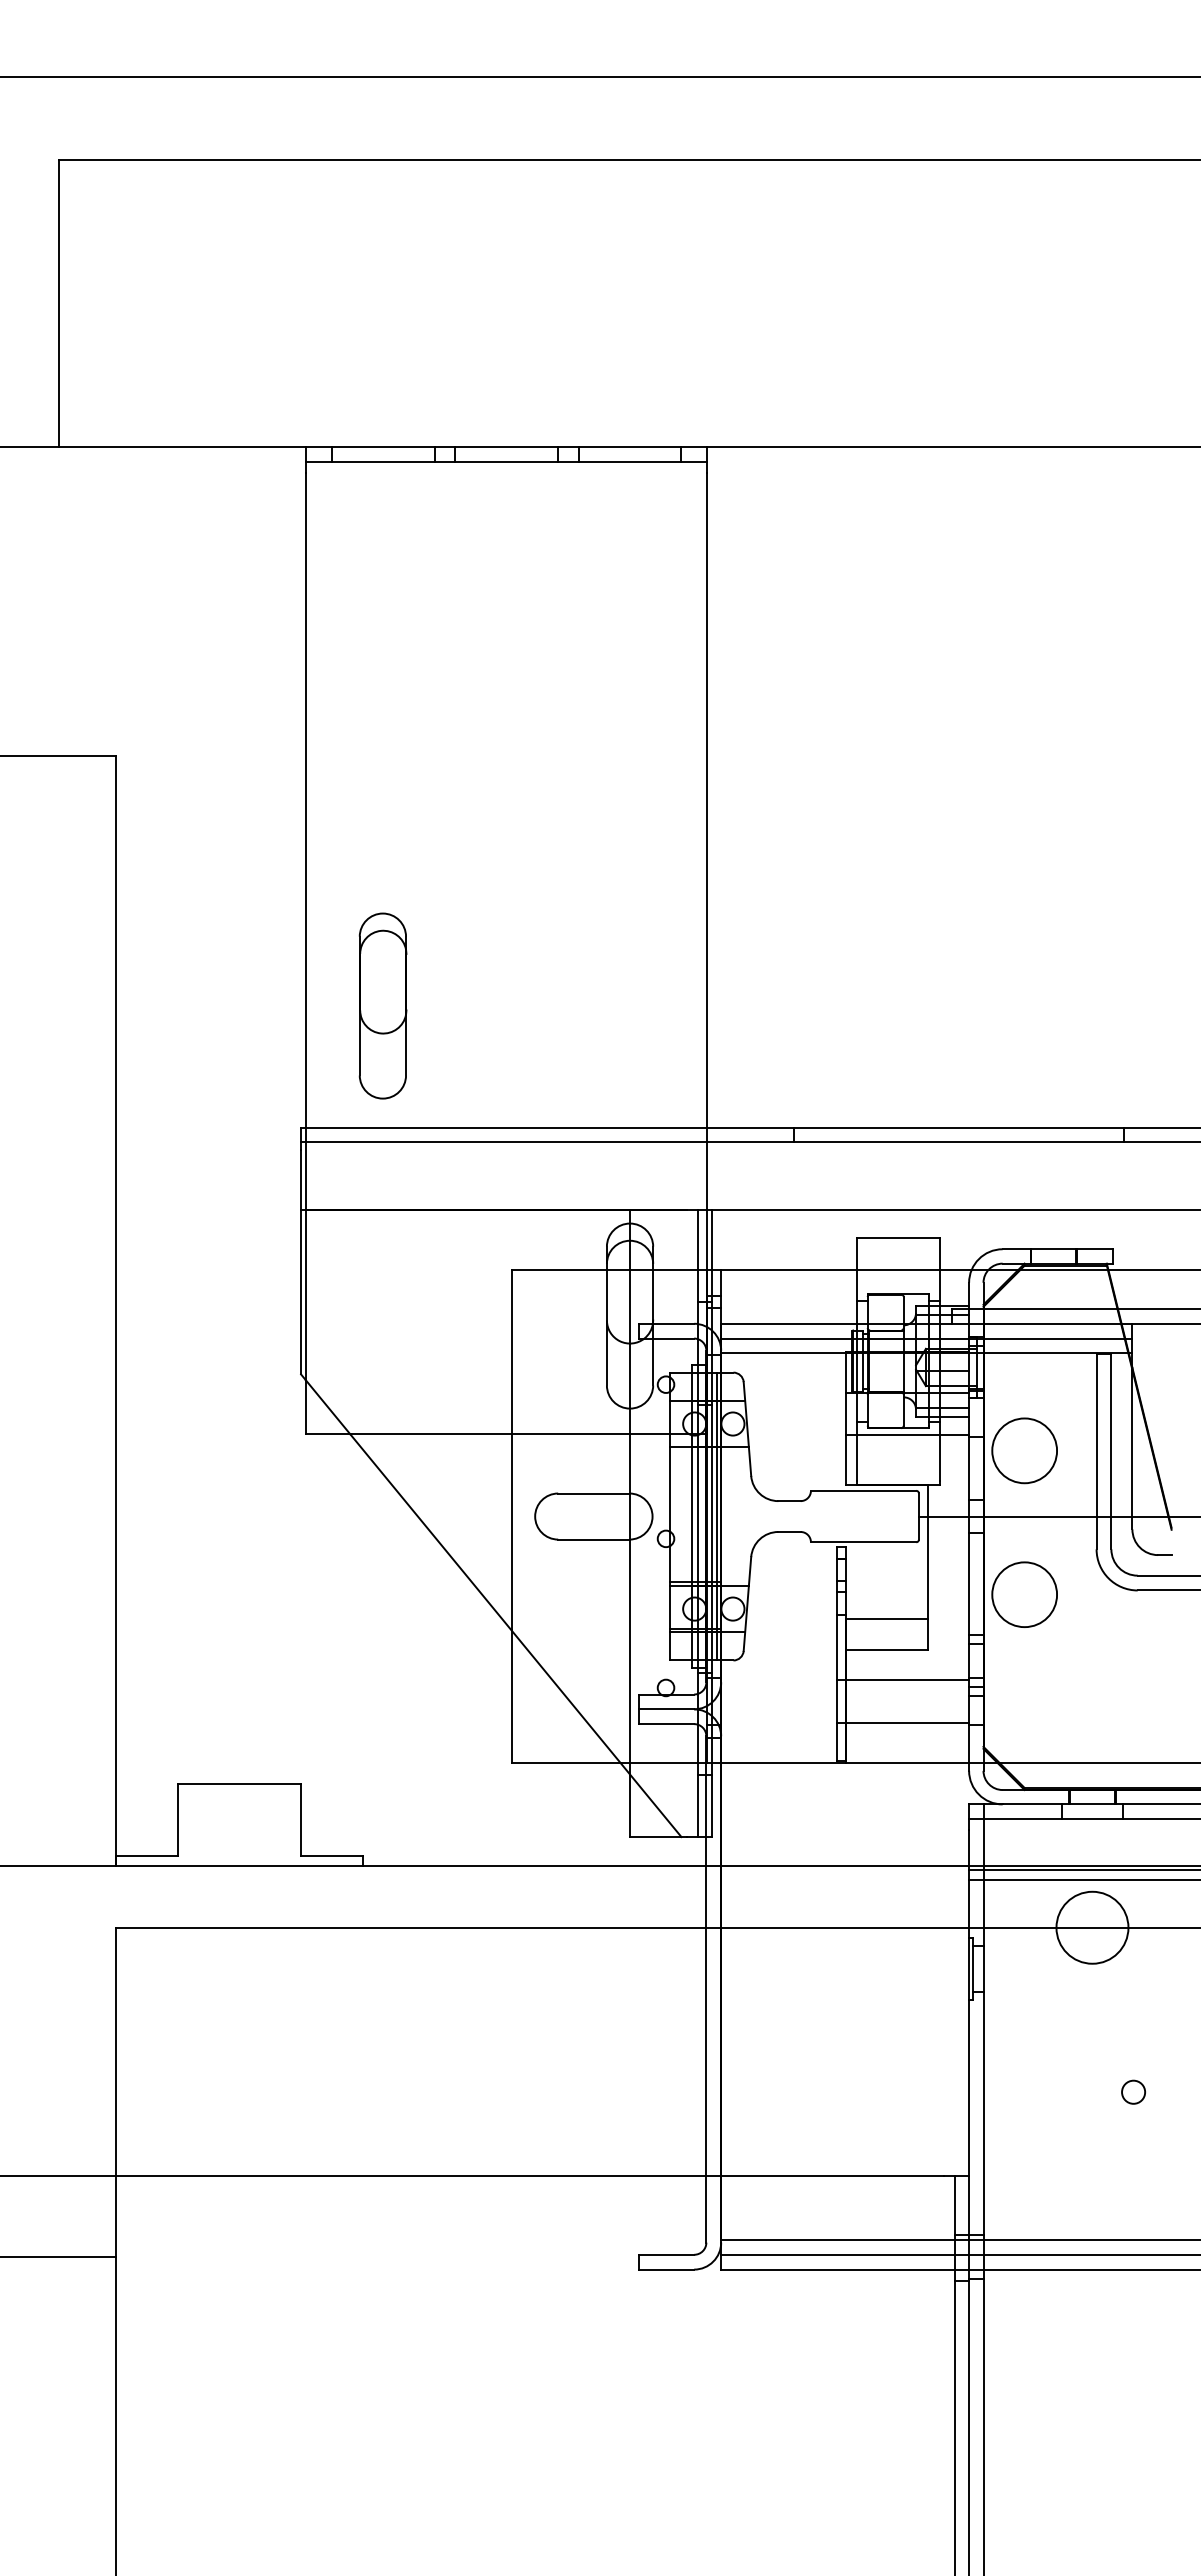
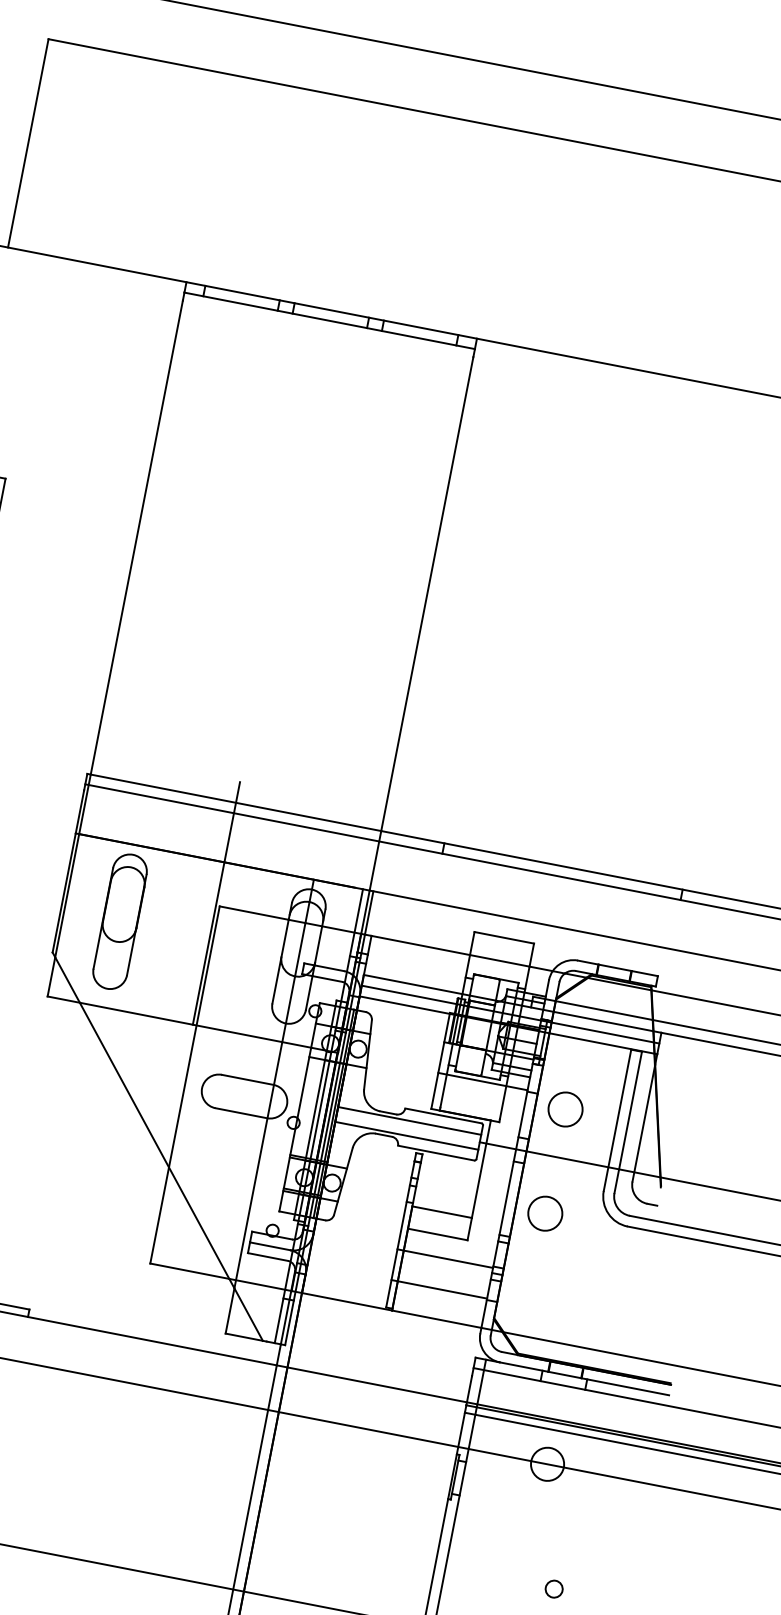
part: (382, 1005) -> (119, 921), moved
line: (506, 1266) -> (216, 903), added
circle: (1024, 1450) -> (565, 1109), size x0.71
line: (819, 1506) -> (409, 1121), added
line: (819, 1526) -> (406, 1135), added
circle: (1024, 1594) -> (545, 1213), size x0.71
circle: (1091, 1927) -> (546, 1463), size x0.62

